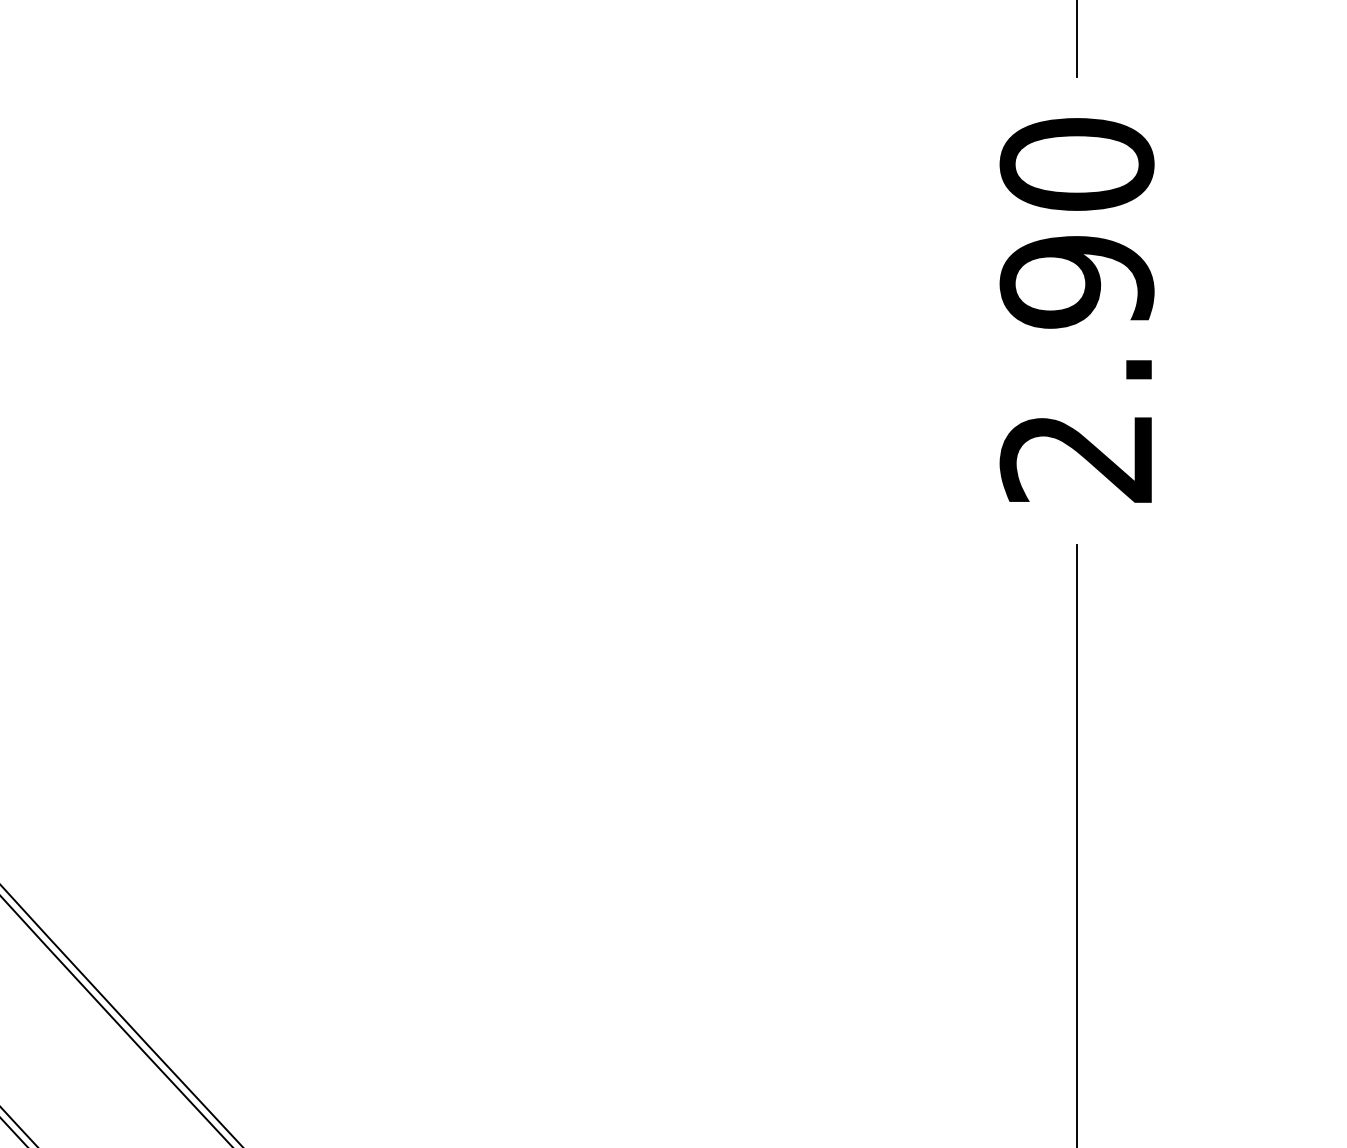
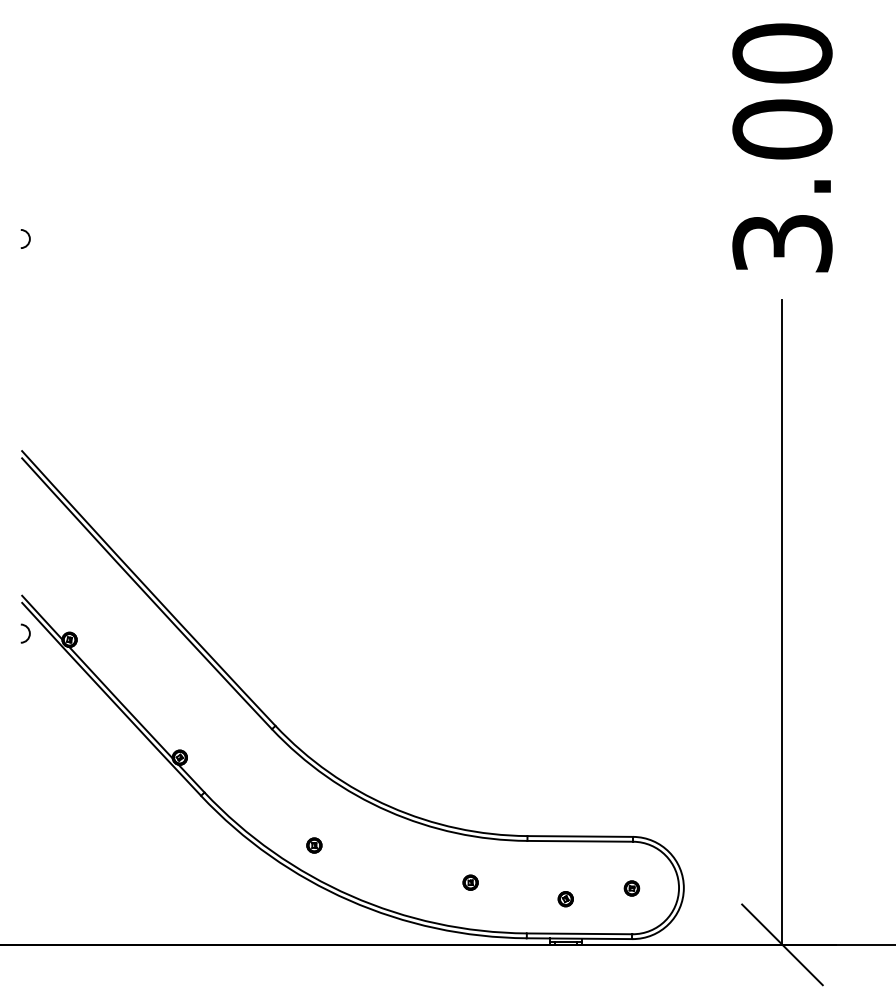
text: (1077, 368) -> (782, 185), 2.90 -> 3.00

